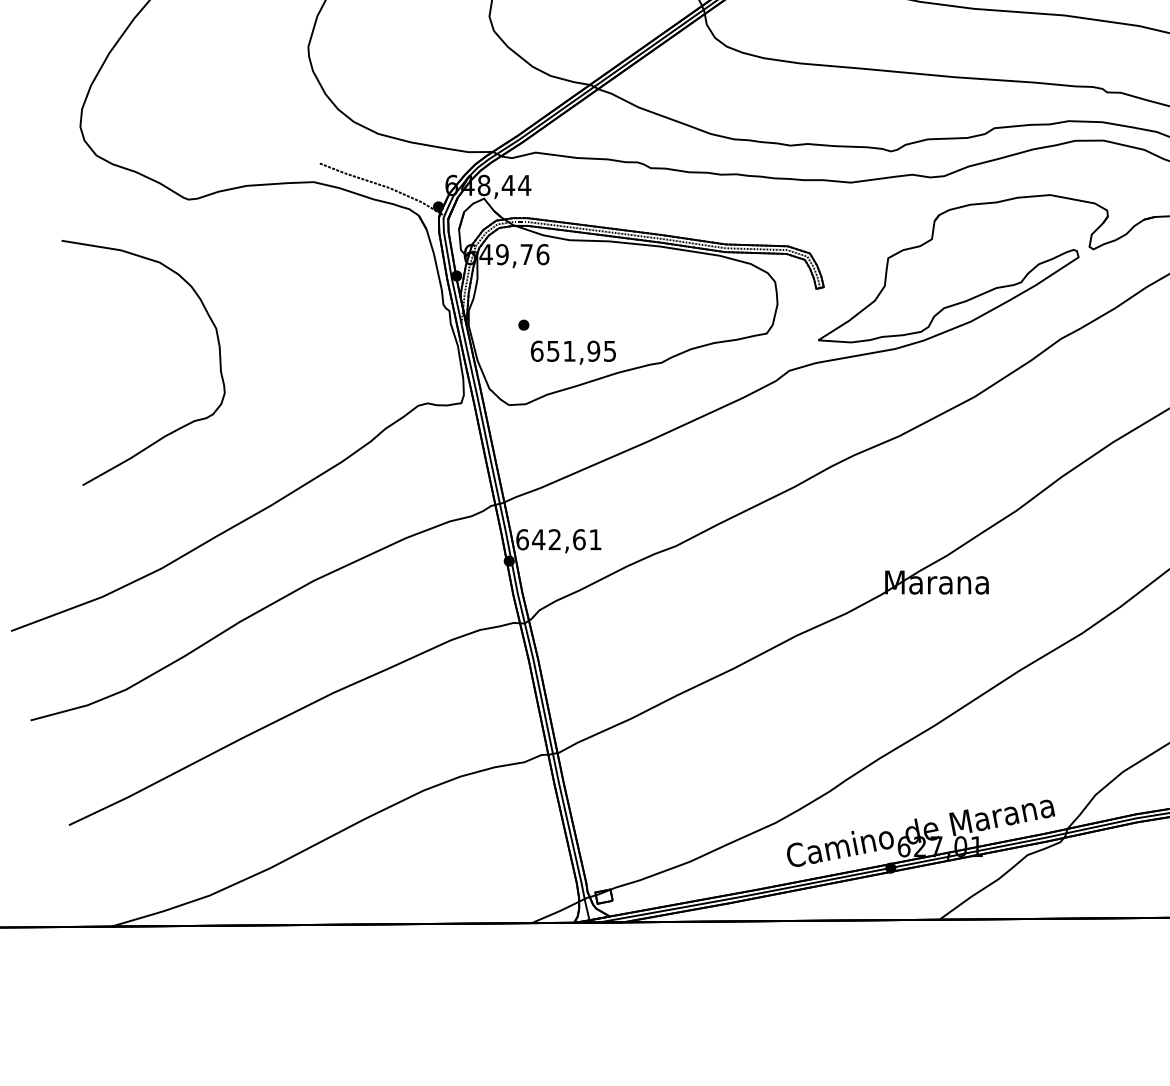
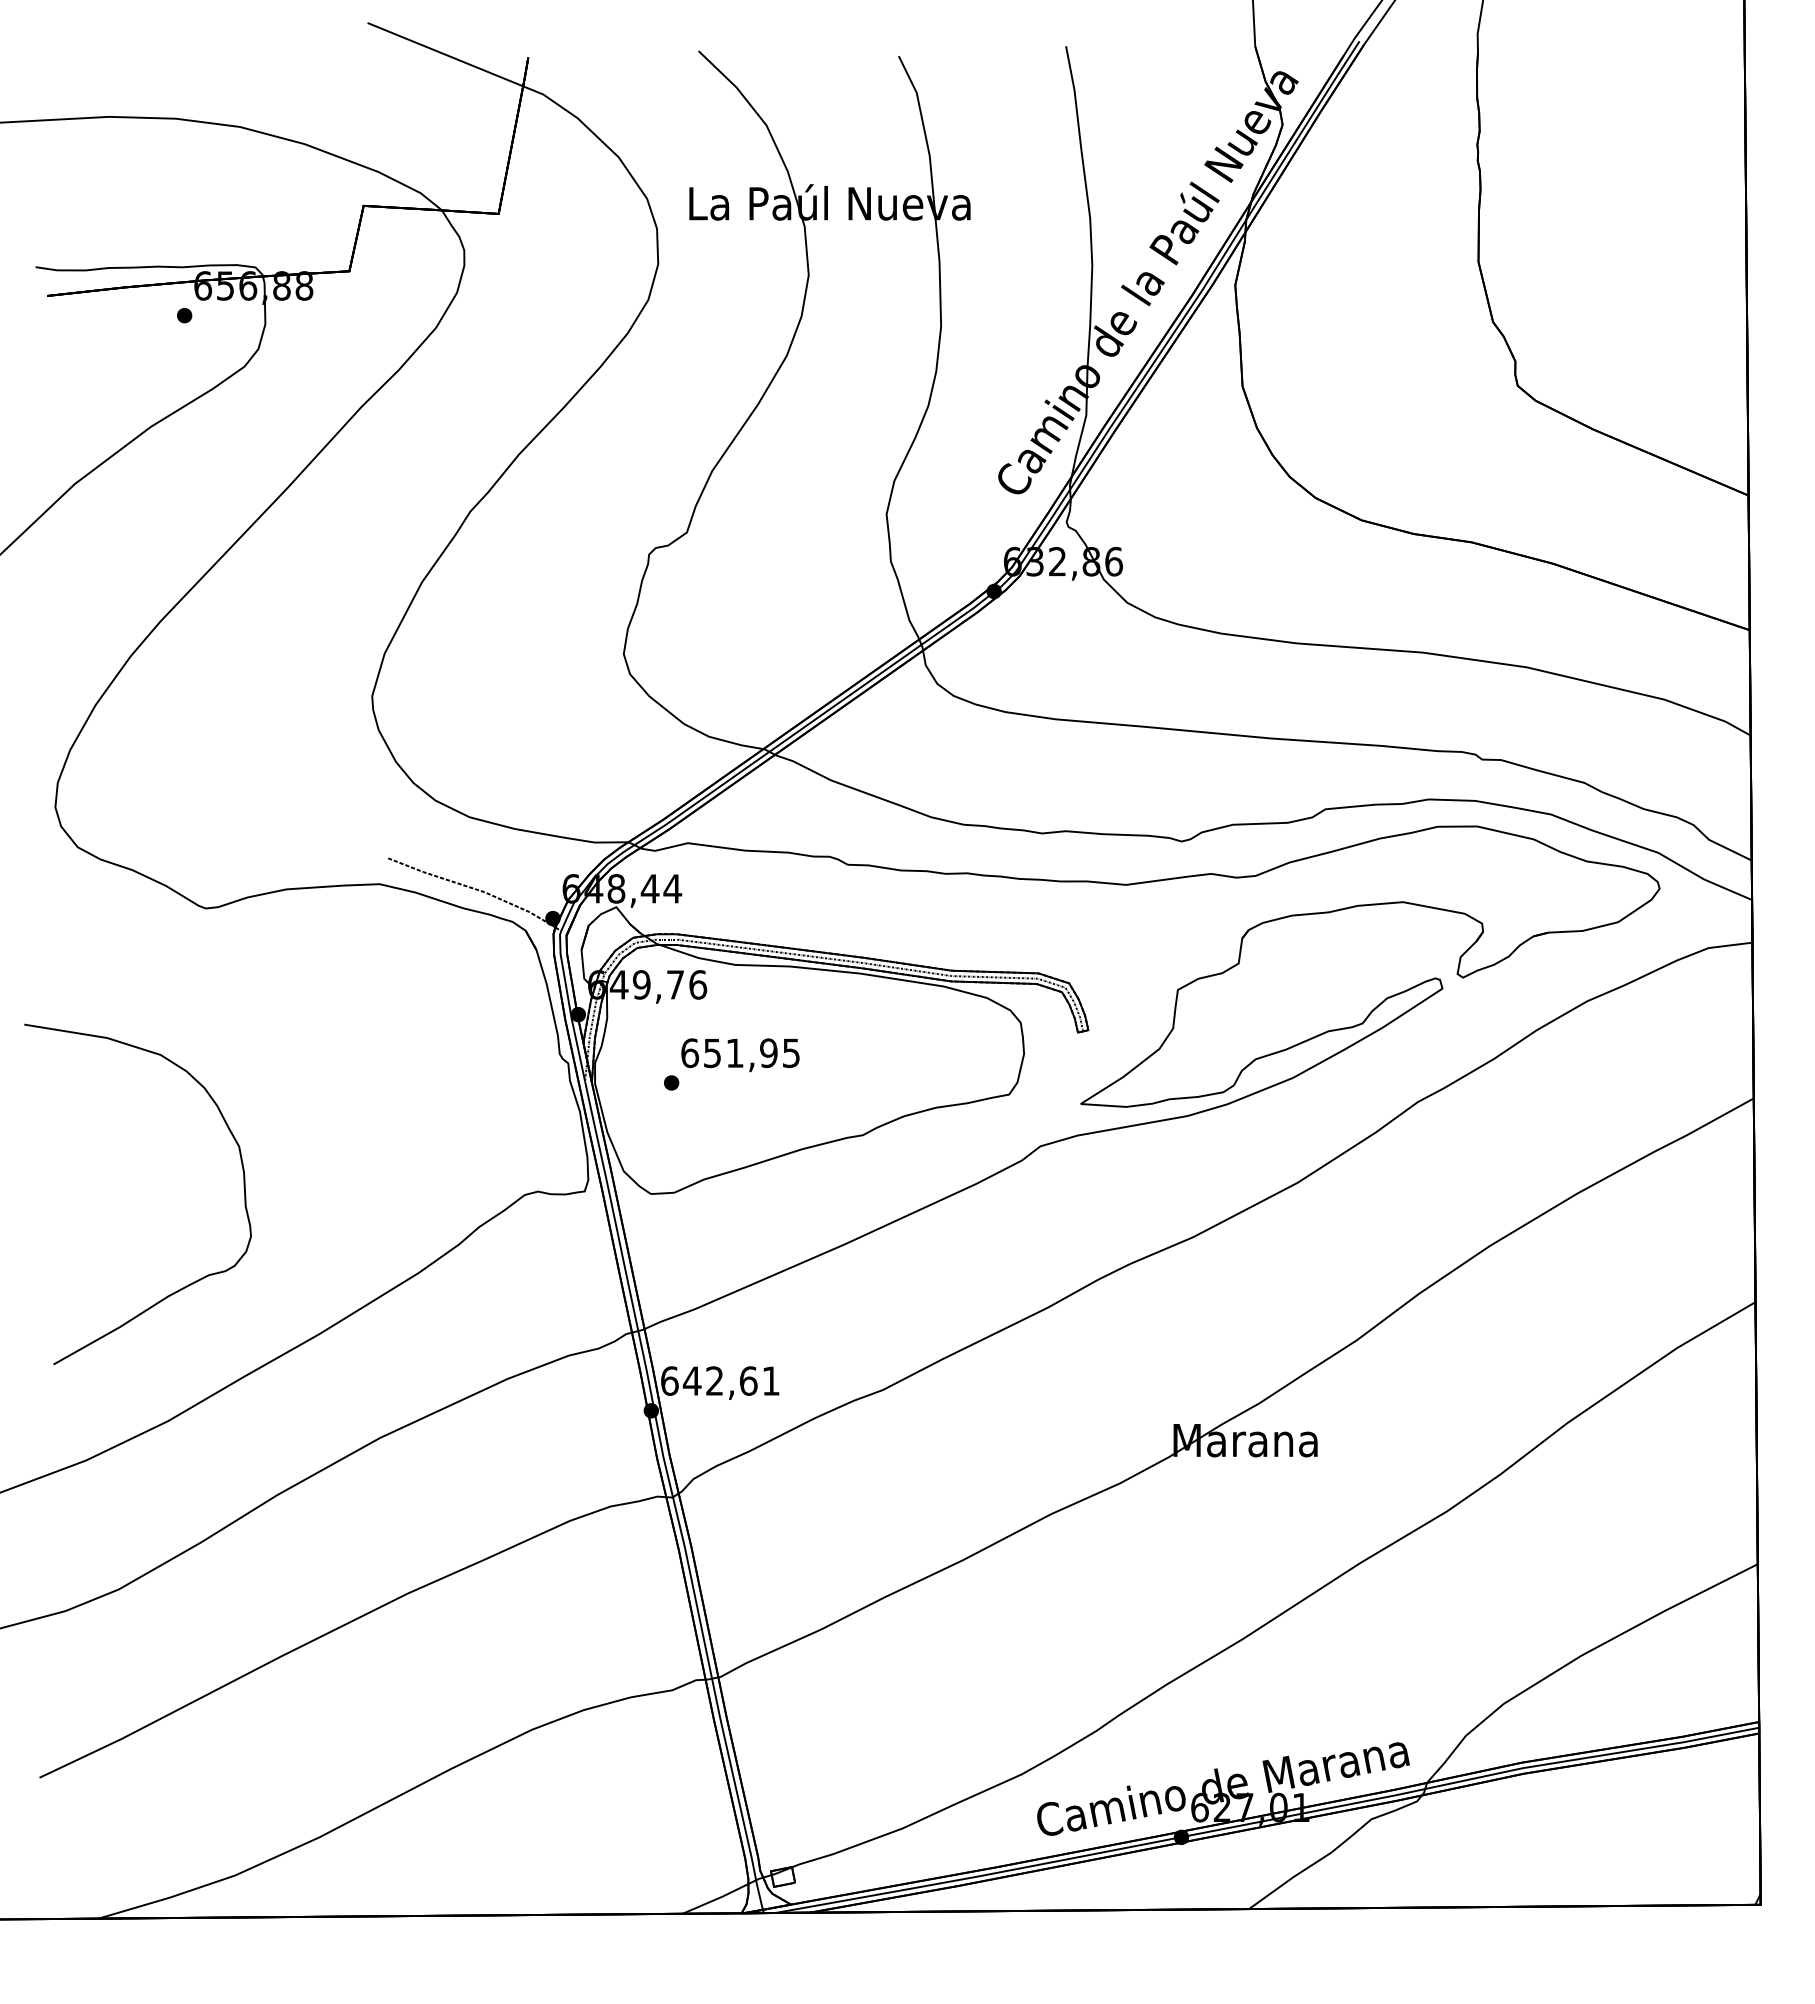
text: (573, 352) -> (740, 1055), moved
curve: (176, 429) -> (184, 1286), moved

